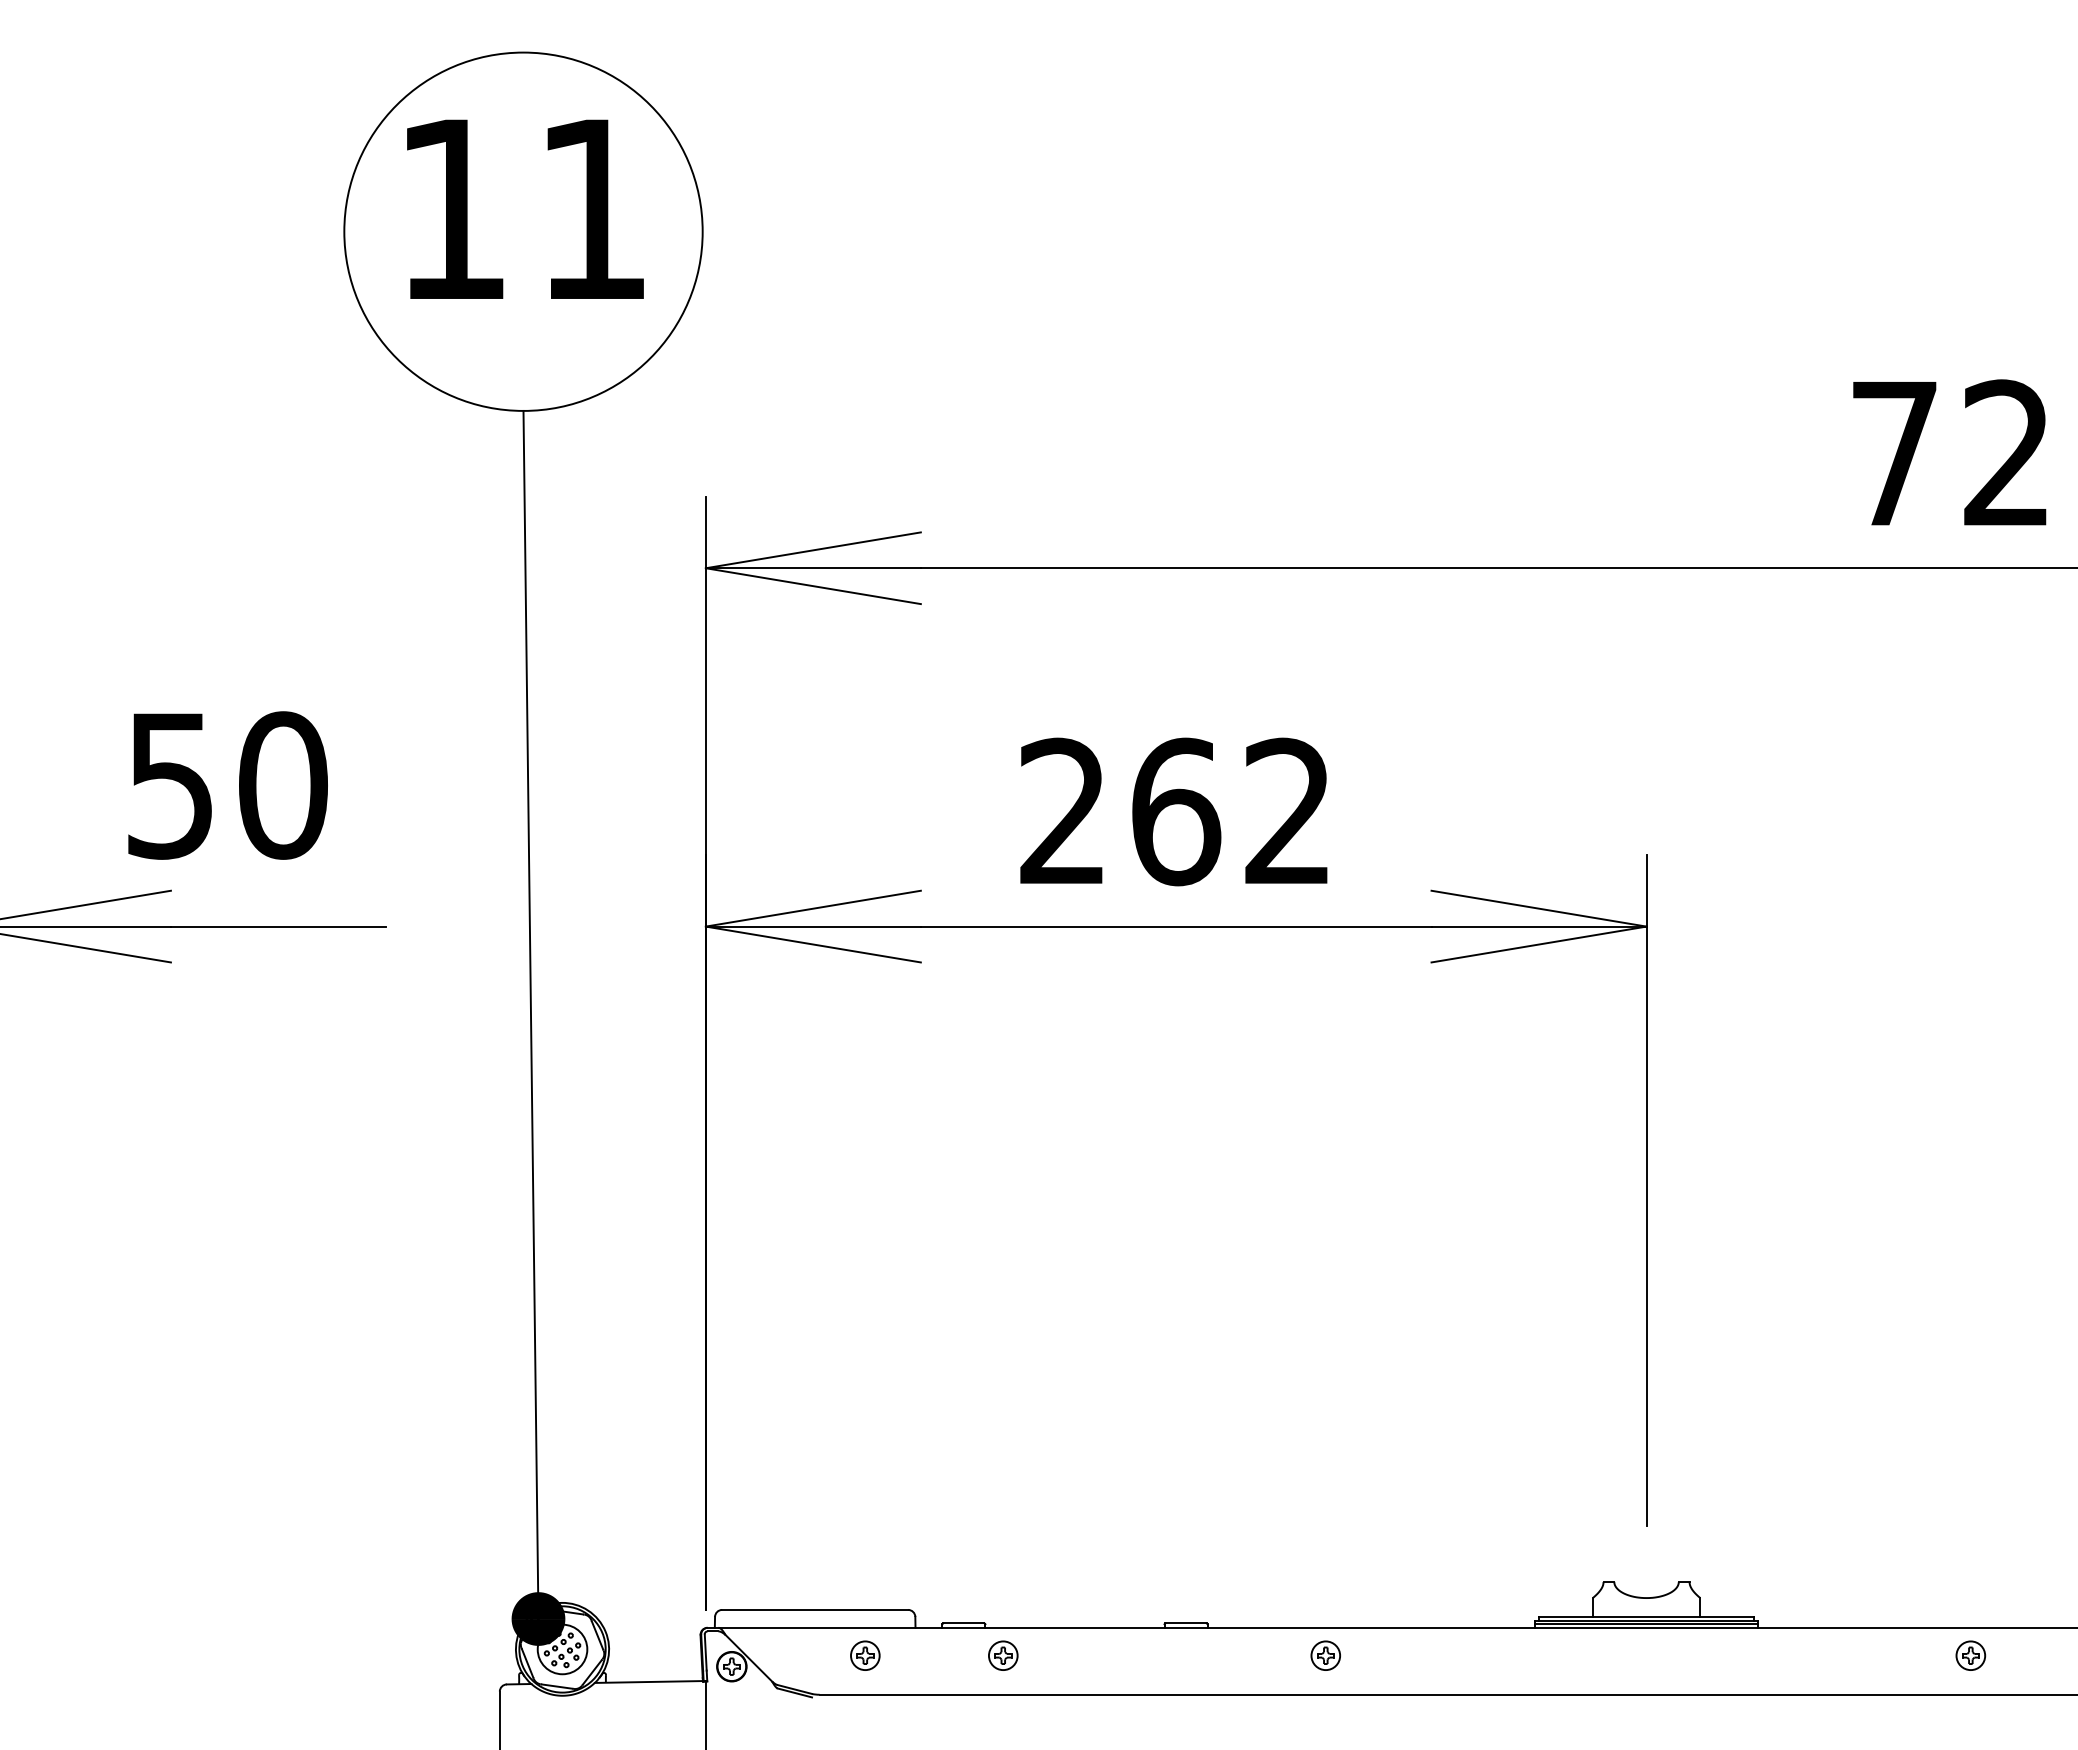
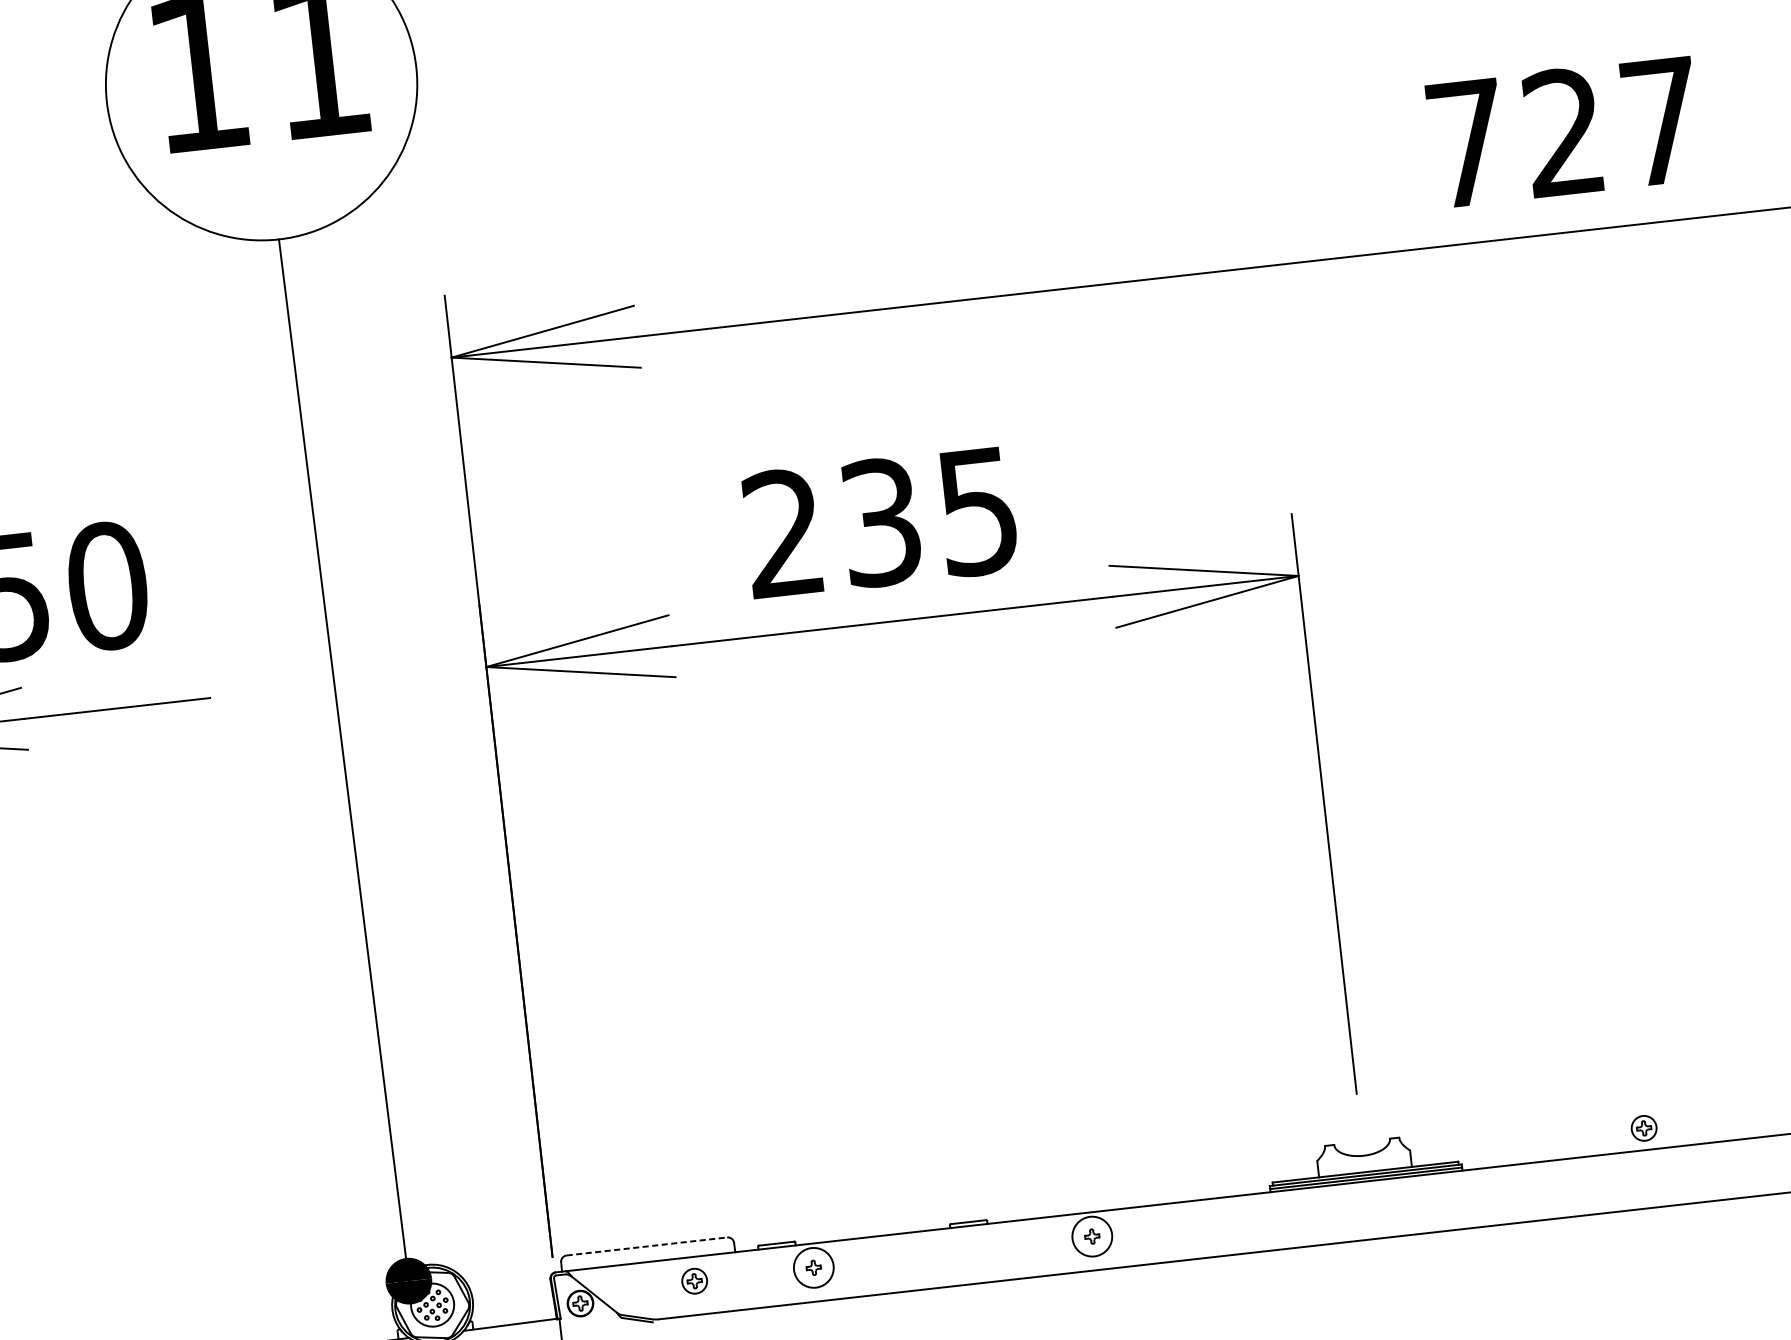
text: (1230, 811) -> (928, 516), 262 -> 235
line: (815, 1609) -> (647, 1246), solid -> dashed
circle: (1002, 1655) -> (813, 1267), size x1.6
circle: (1325, 1655) -> (1092, 1236), size x1.6
part: (1970, 1655) -> (1643, 1128), moved

